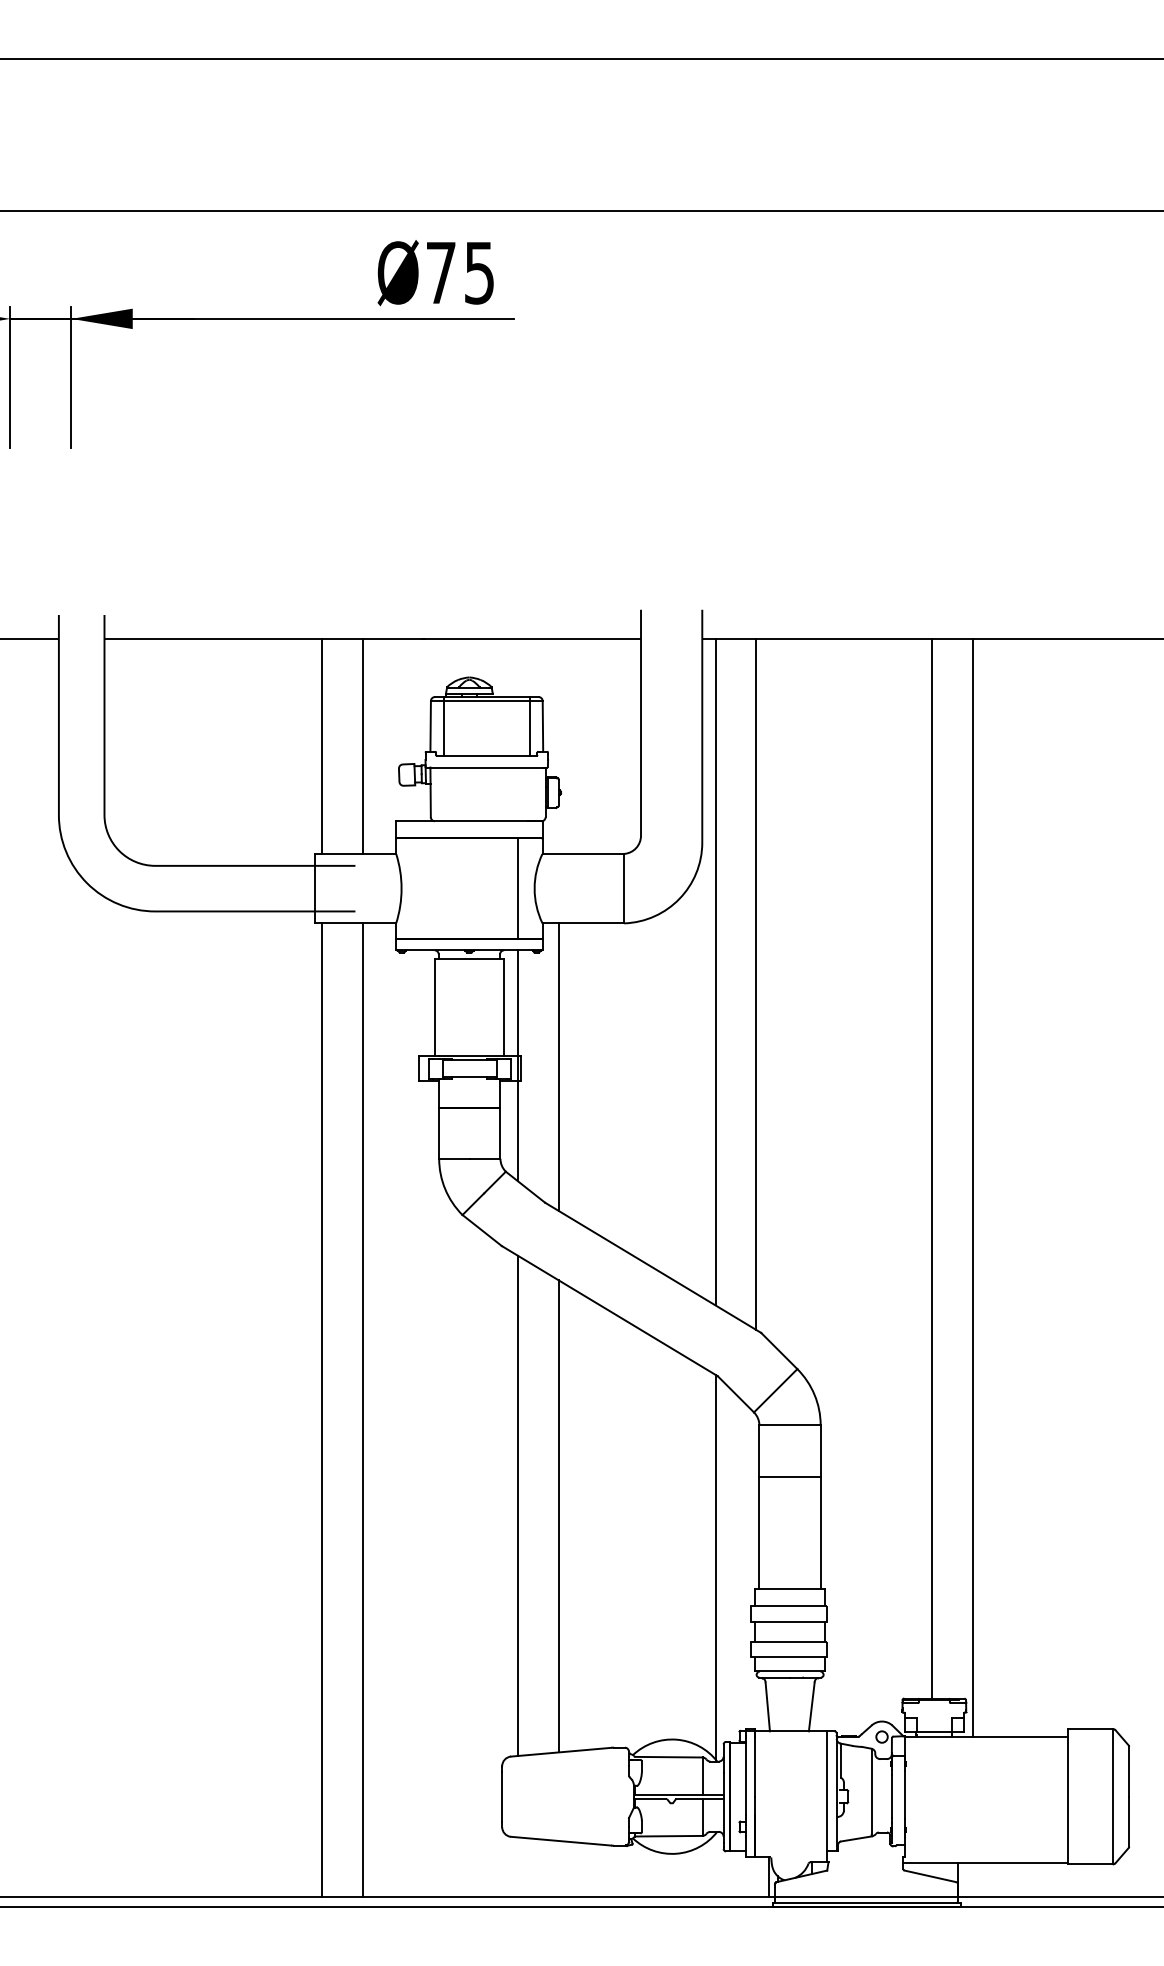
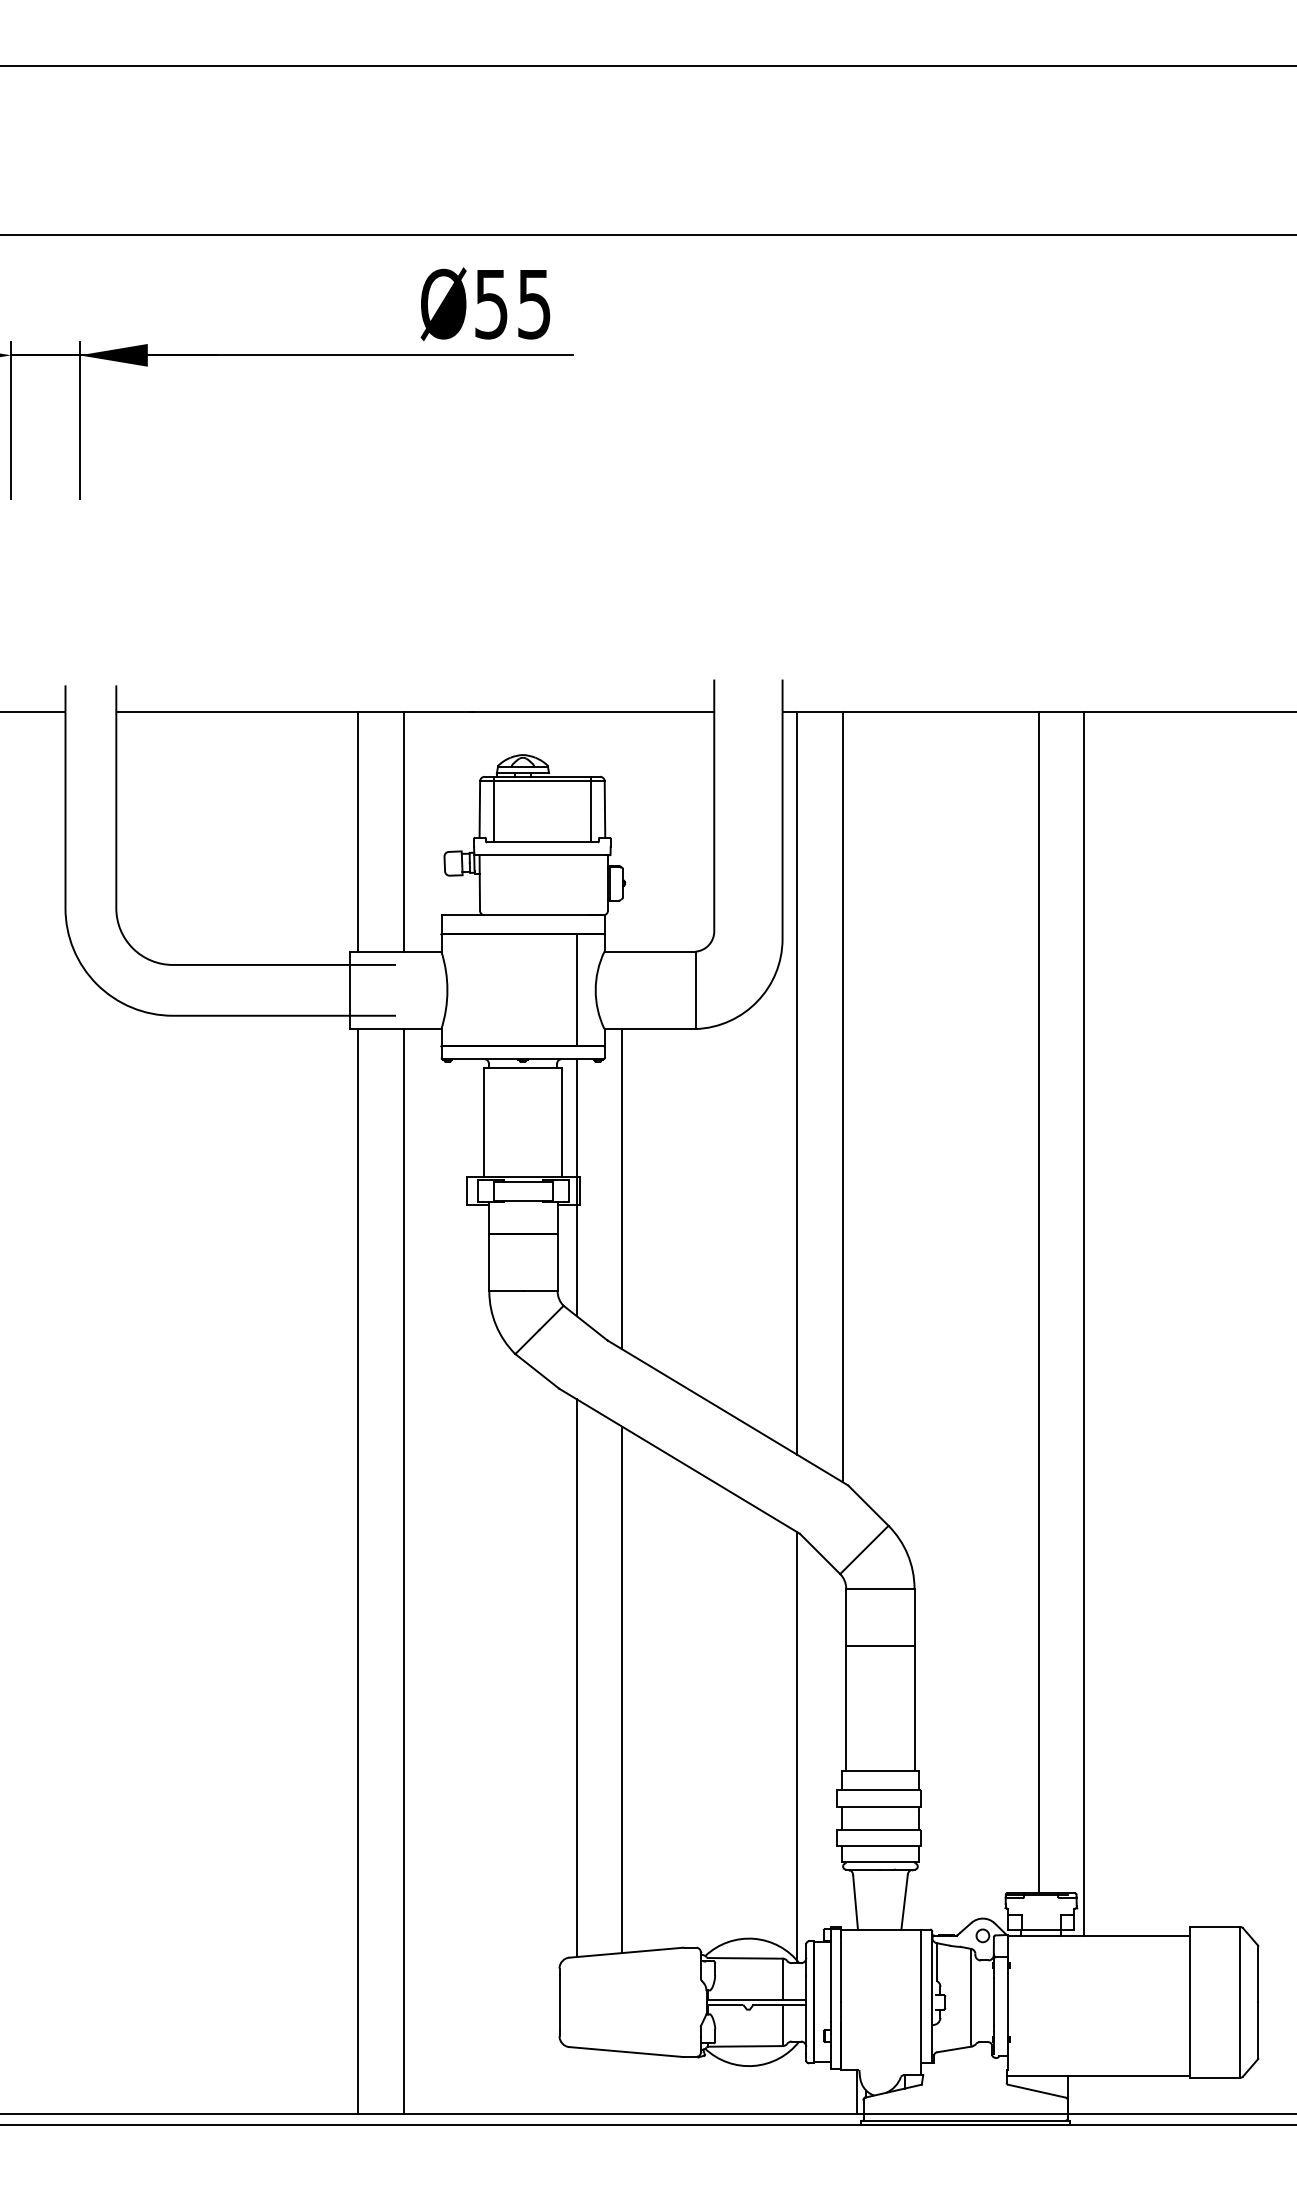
text: (440, 273) -> (490, 304), Ø75 -> Ø55

